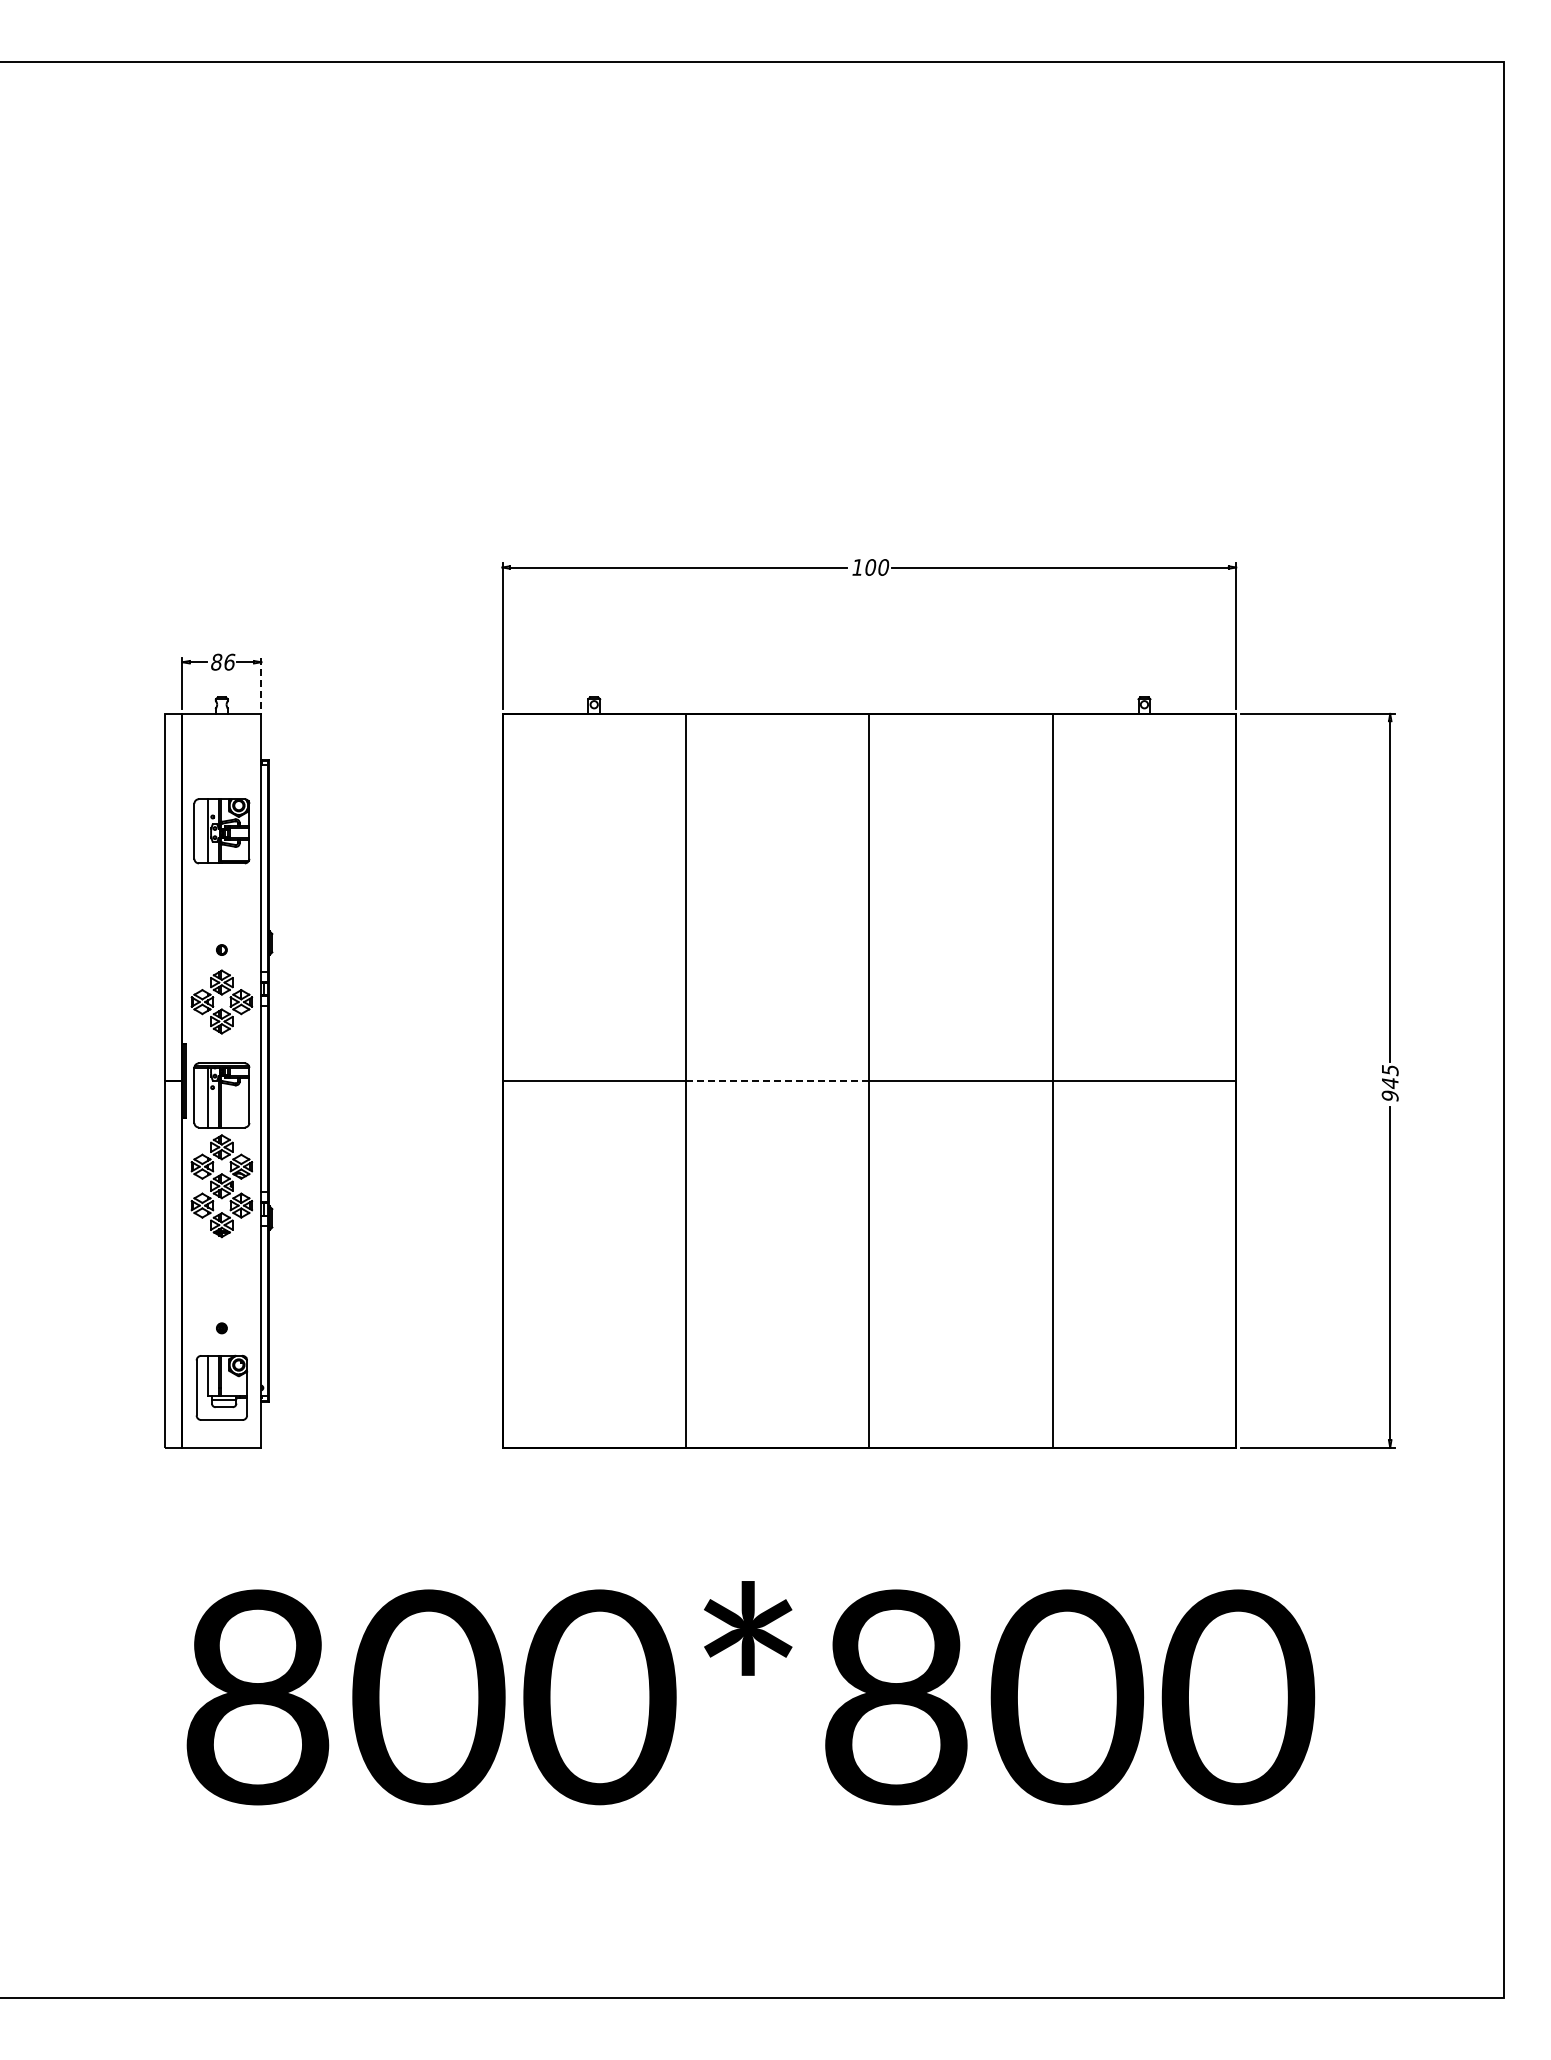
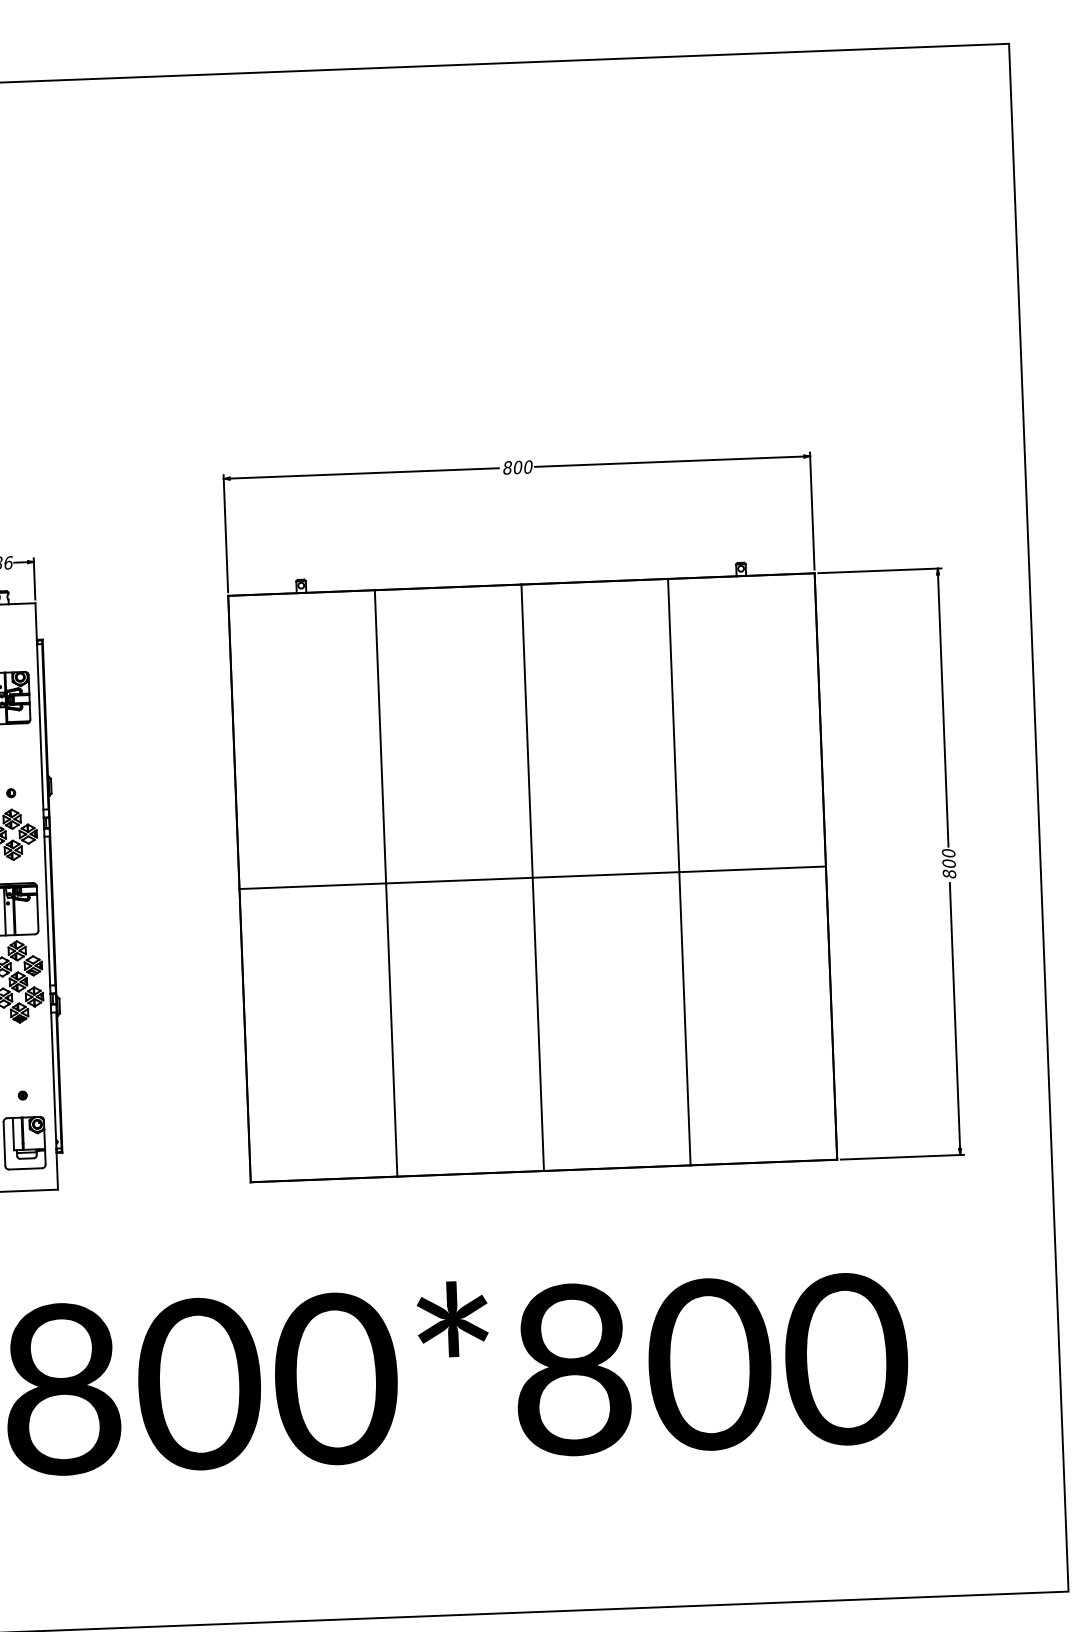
text: (857, 567) -> (507, 467), 100 -> 800
line: (261, 683) -> (34, 578), dashed -> solid
line: (777, 1080) -> (459, 880), dashed -> solid
text: (1389, 1082) -> (948, 863), 945 -> 800

